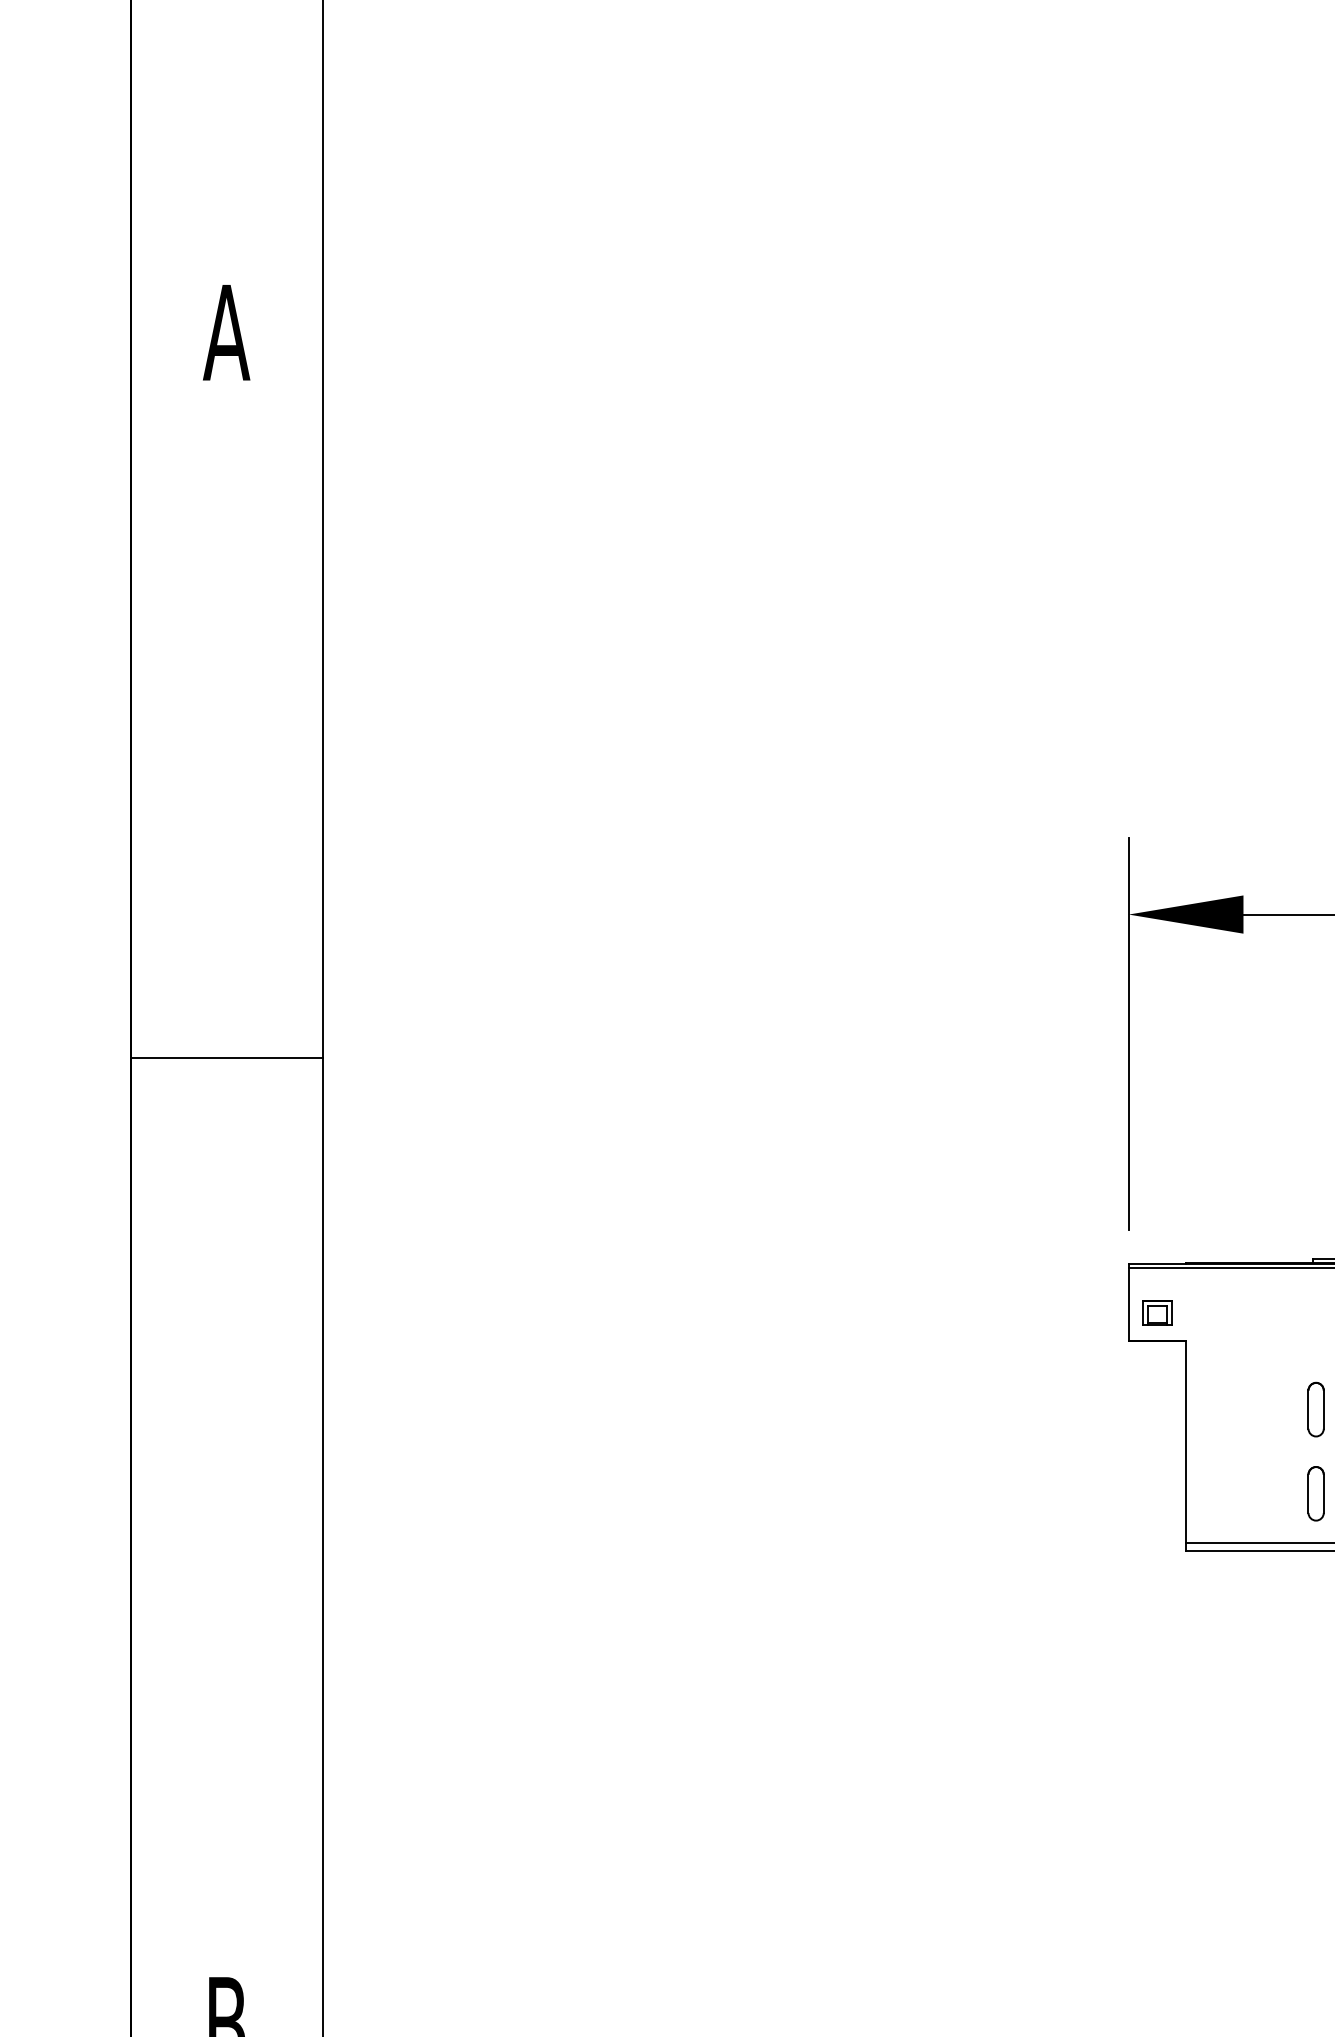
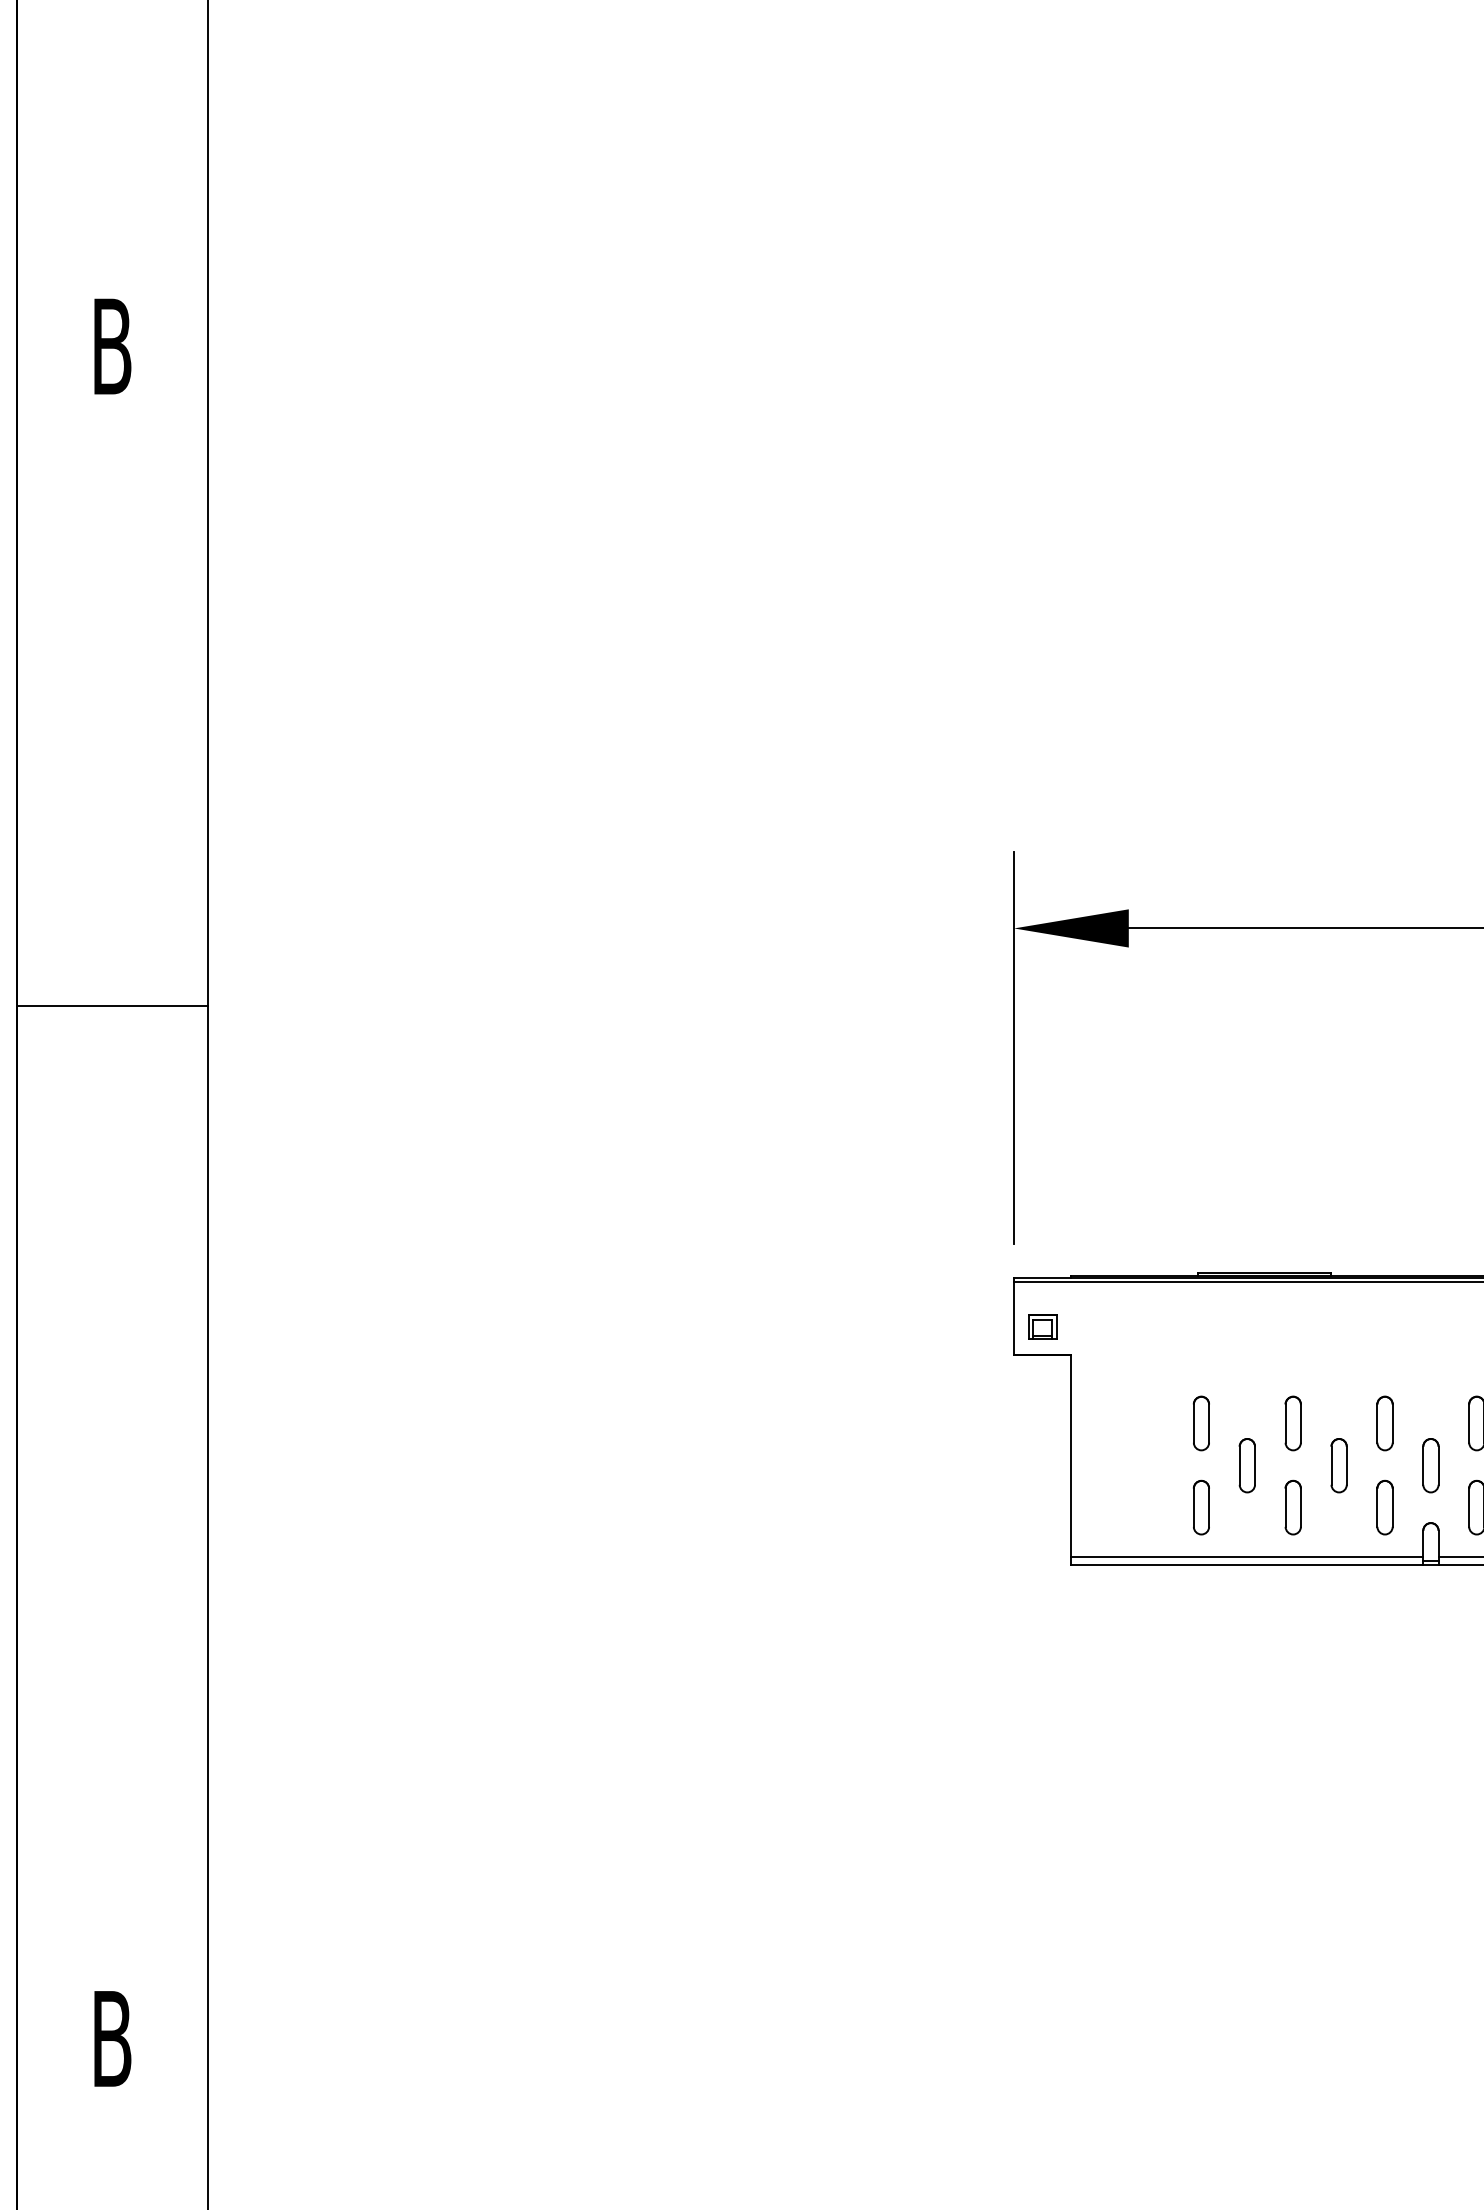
text: (226, 332) -> (111, 346), A -> B
line: (227, 1058) -> (112, 1006), moved

